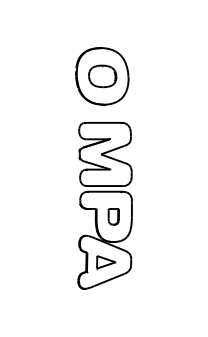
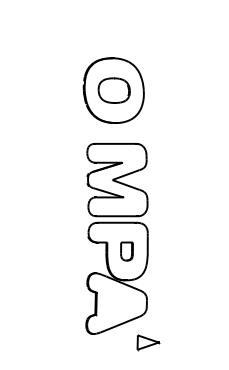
part: (106, 262) -> (148, 342), moved

